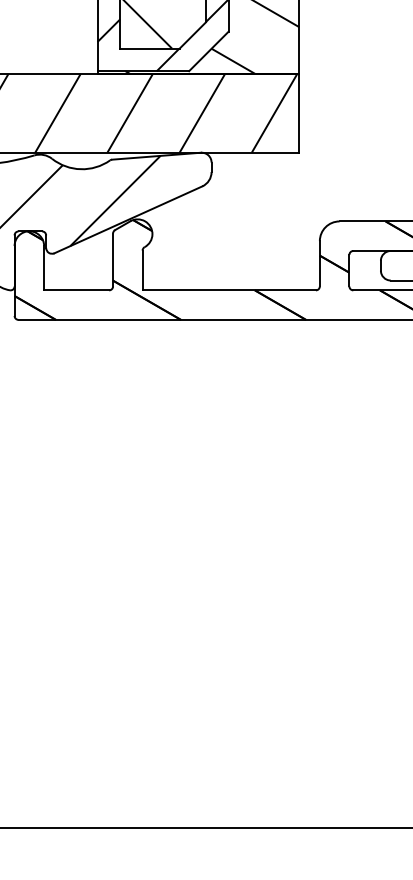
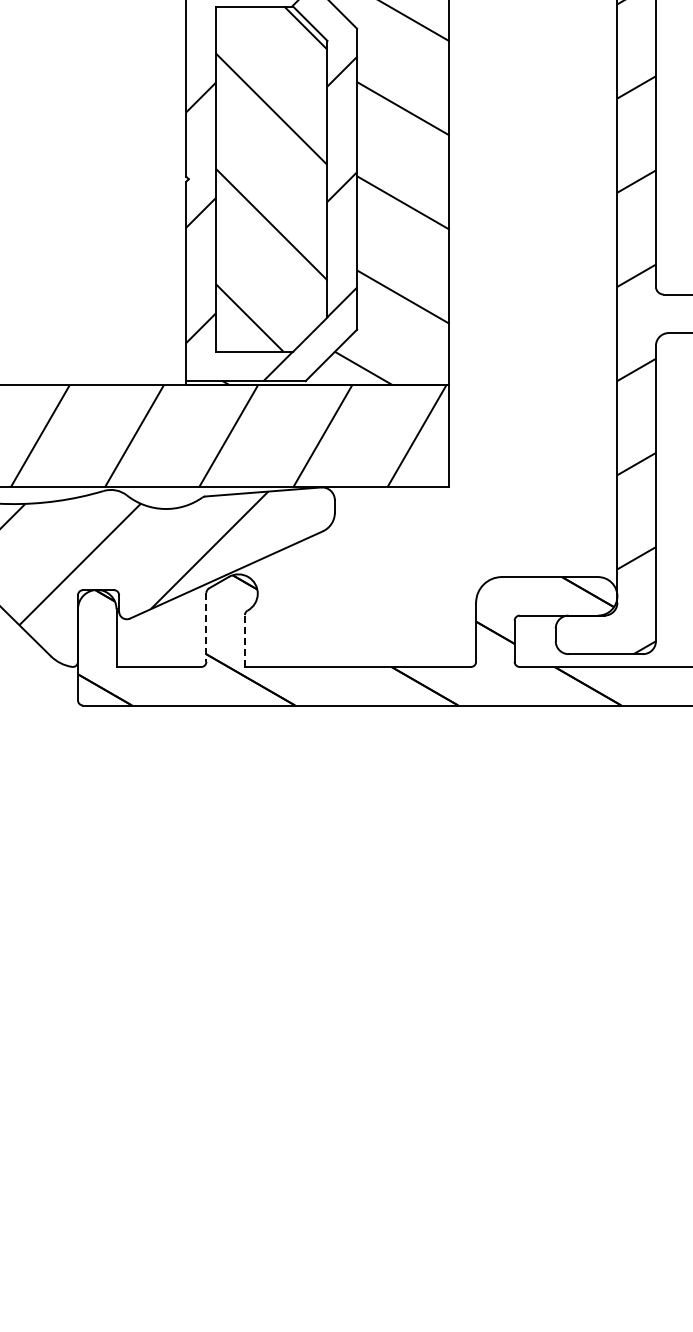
line: (113, 260) -> (206, 627), solid -> dashed
line: (142, 270) -> (244, 641), solid -> dashed

